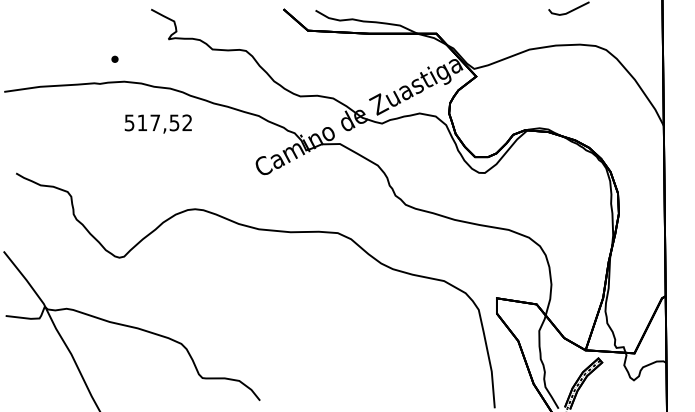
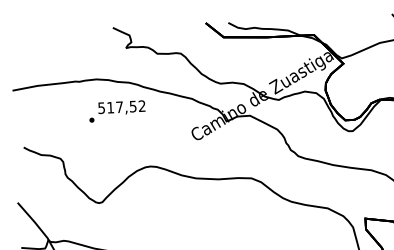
part: (114, 58) -> (91, 119), moved

